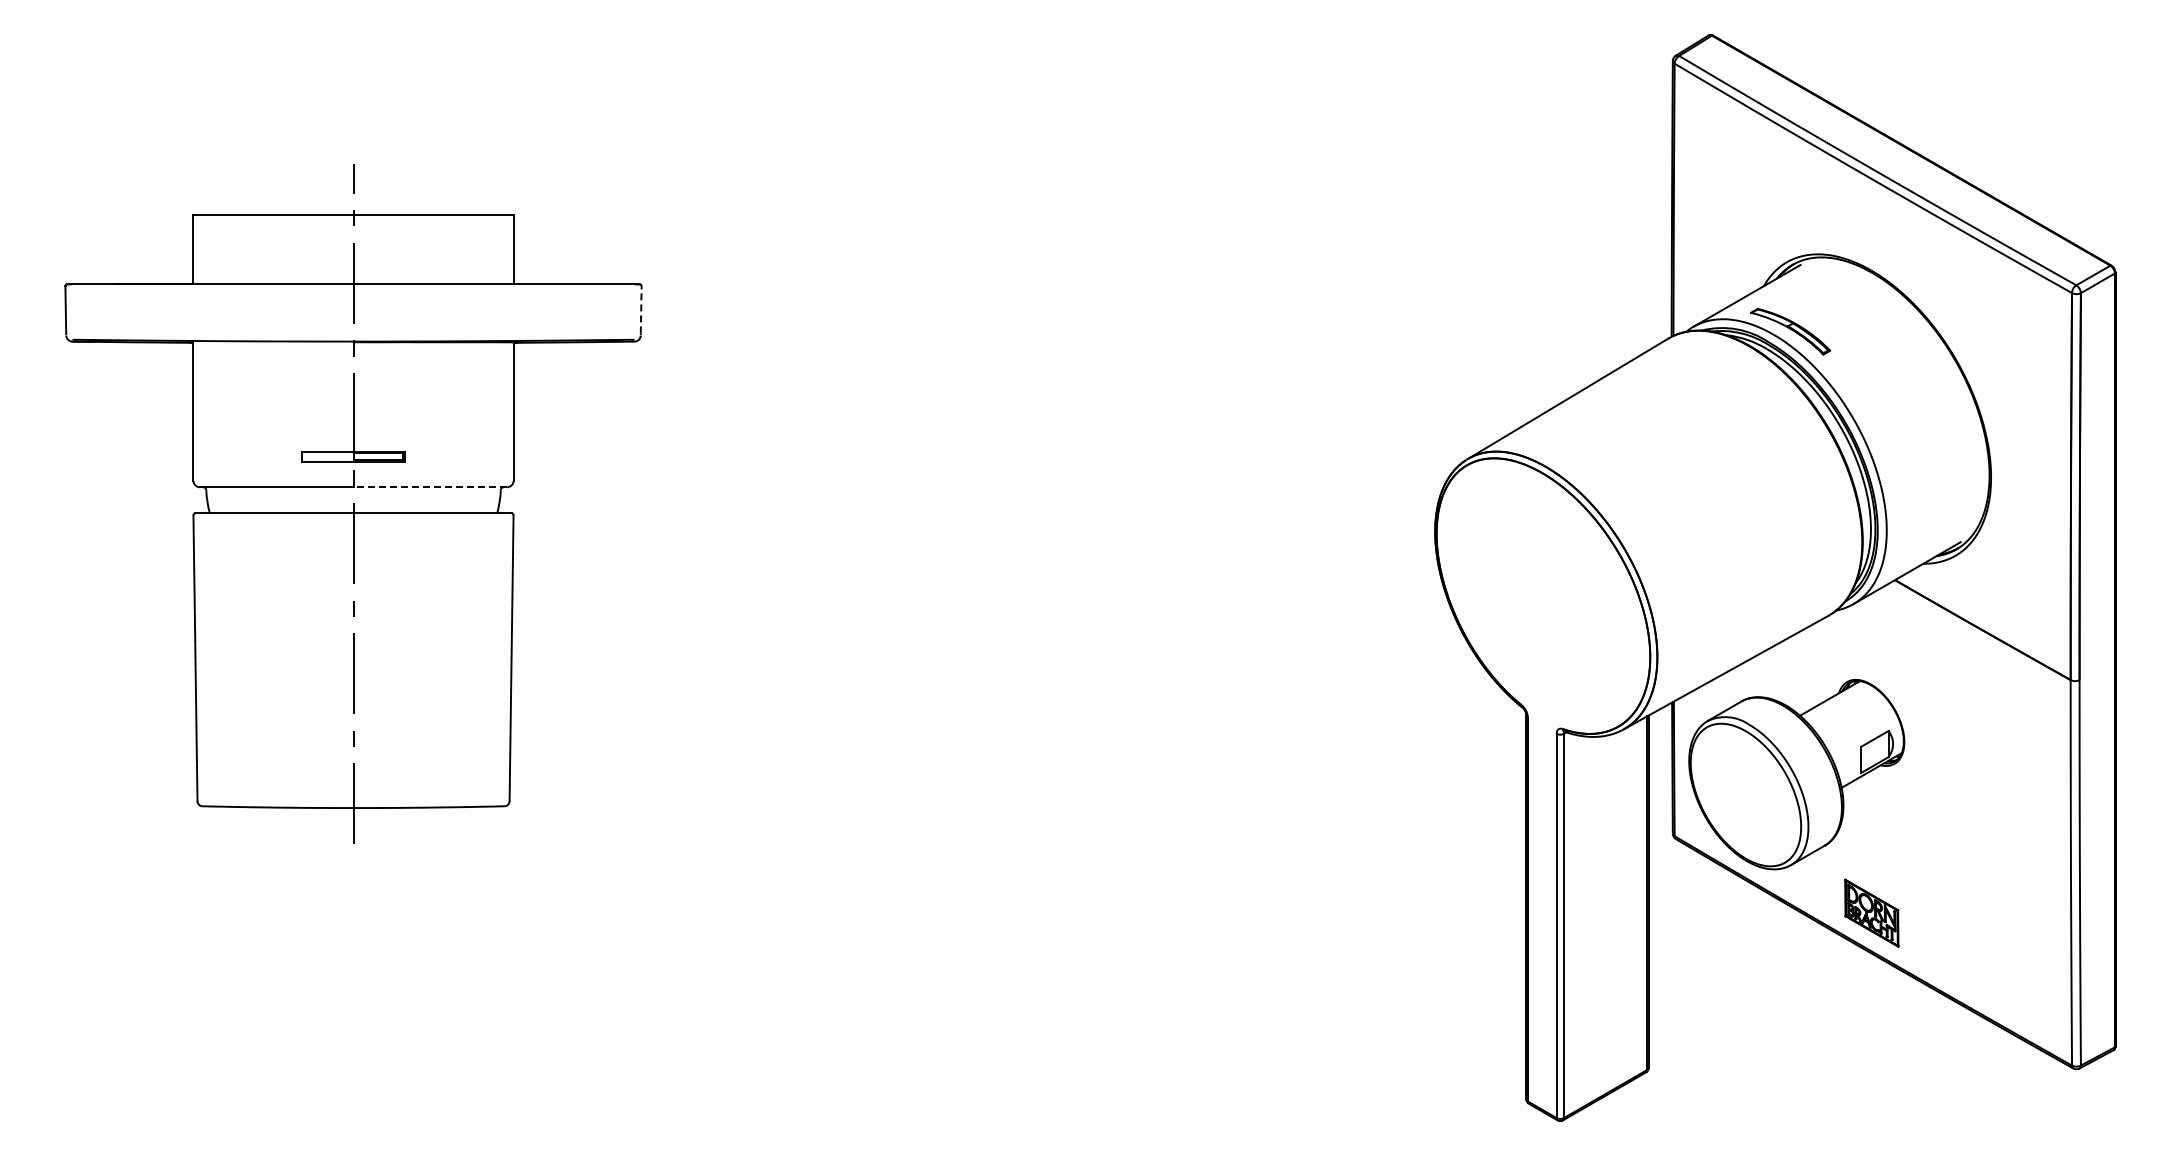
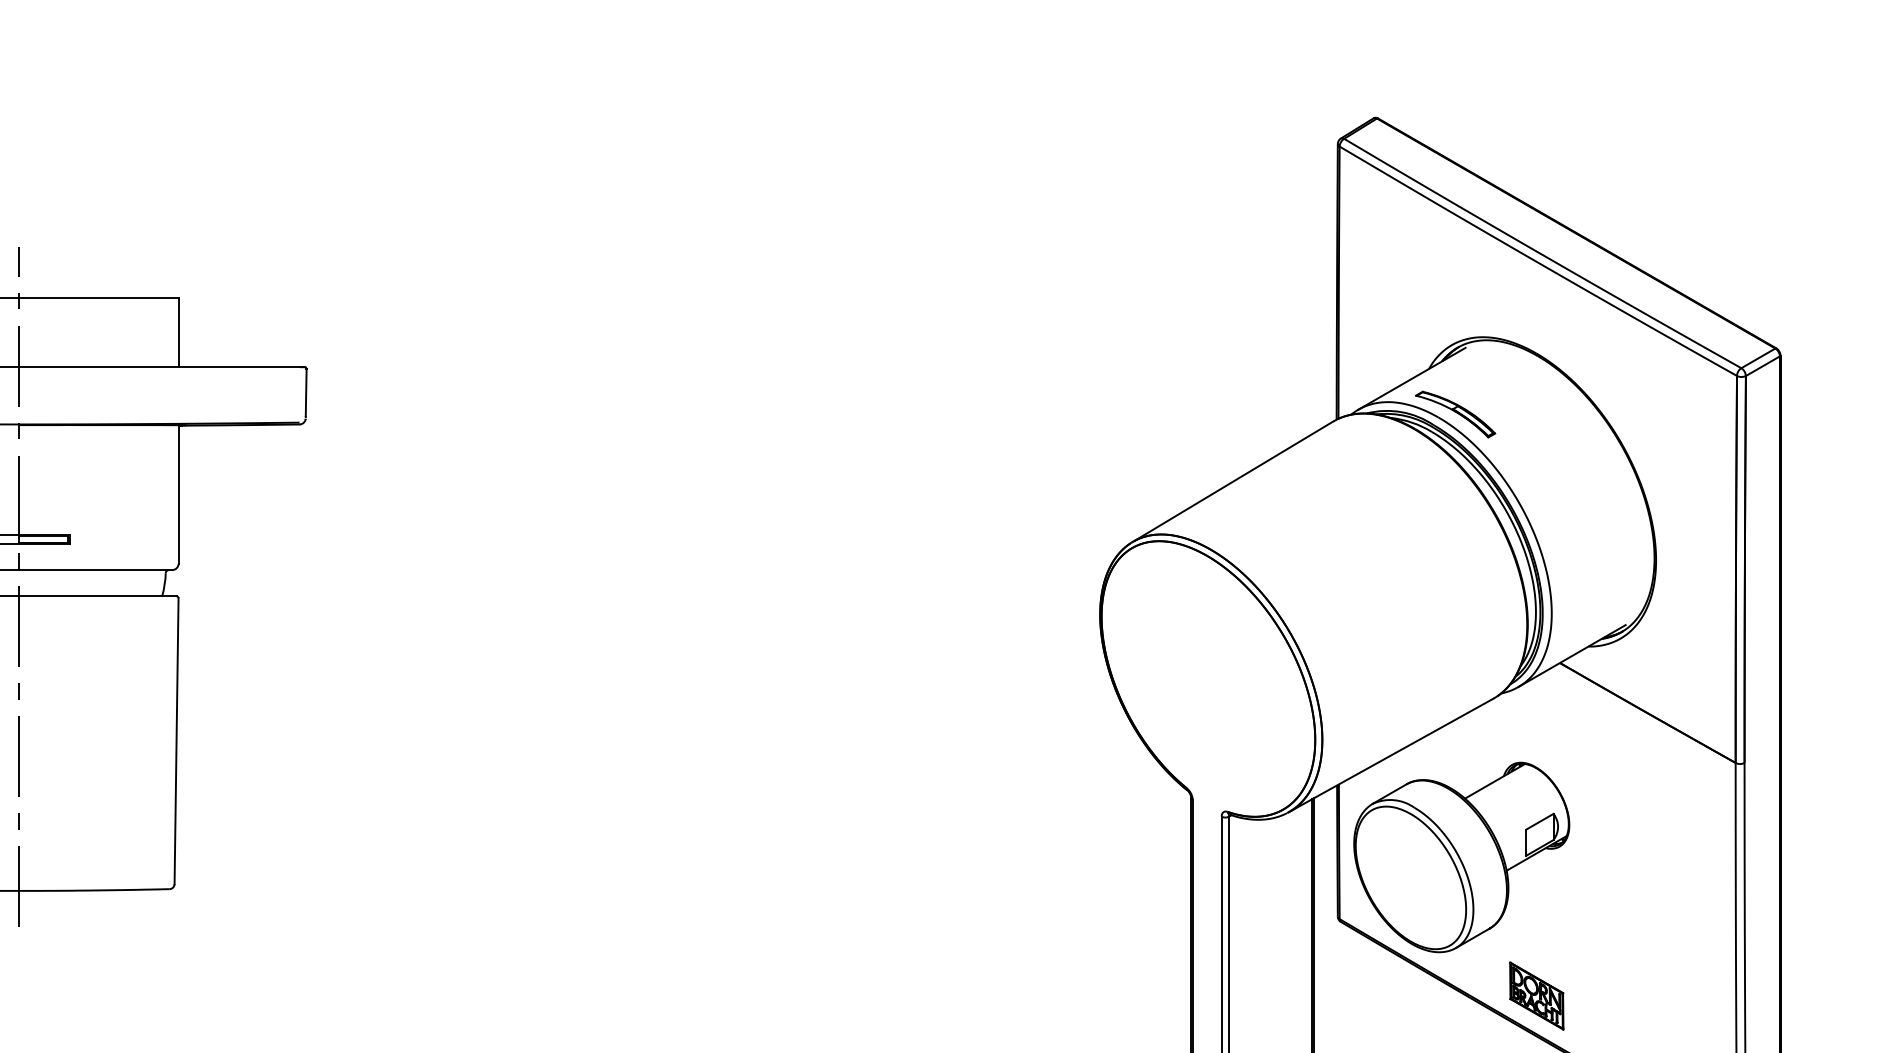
line: (641, 309) -> (306, 392), dashed -> solid
line: (430, 487) -> (95, 570), dashed -> solid

